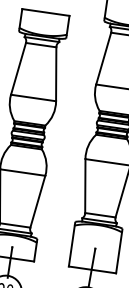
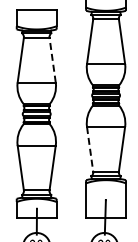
line: (55, 74) -> (52, 60), solid -> dashed
line: (85, 186) -> (90, 149), solid -> dashed

